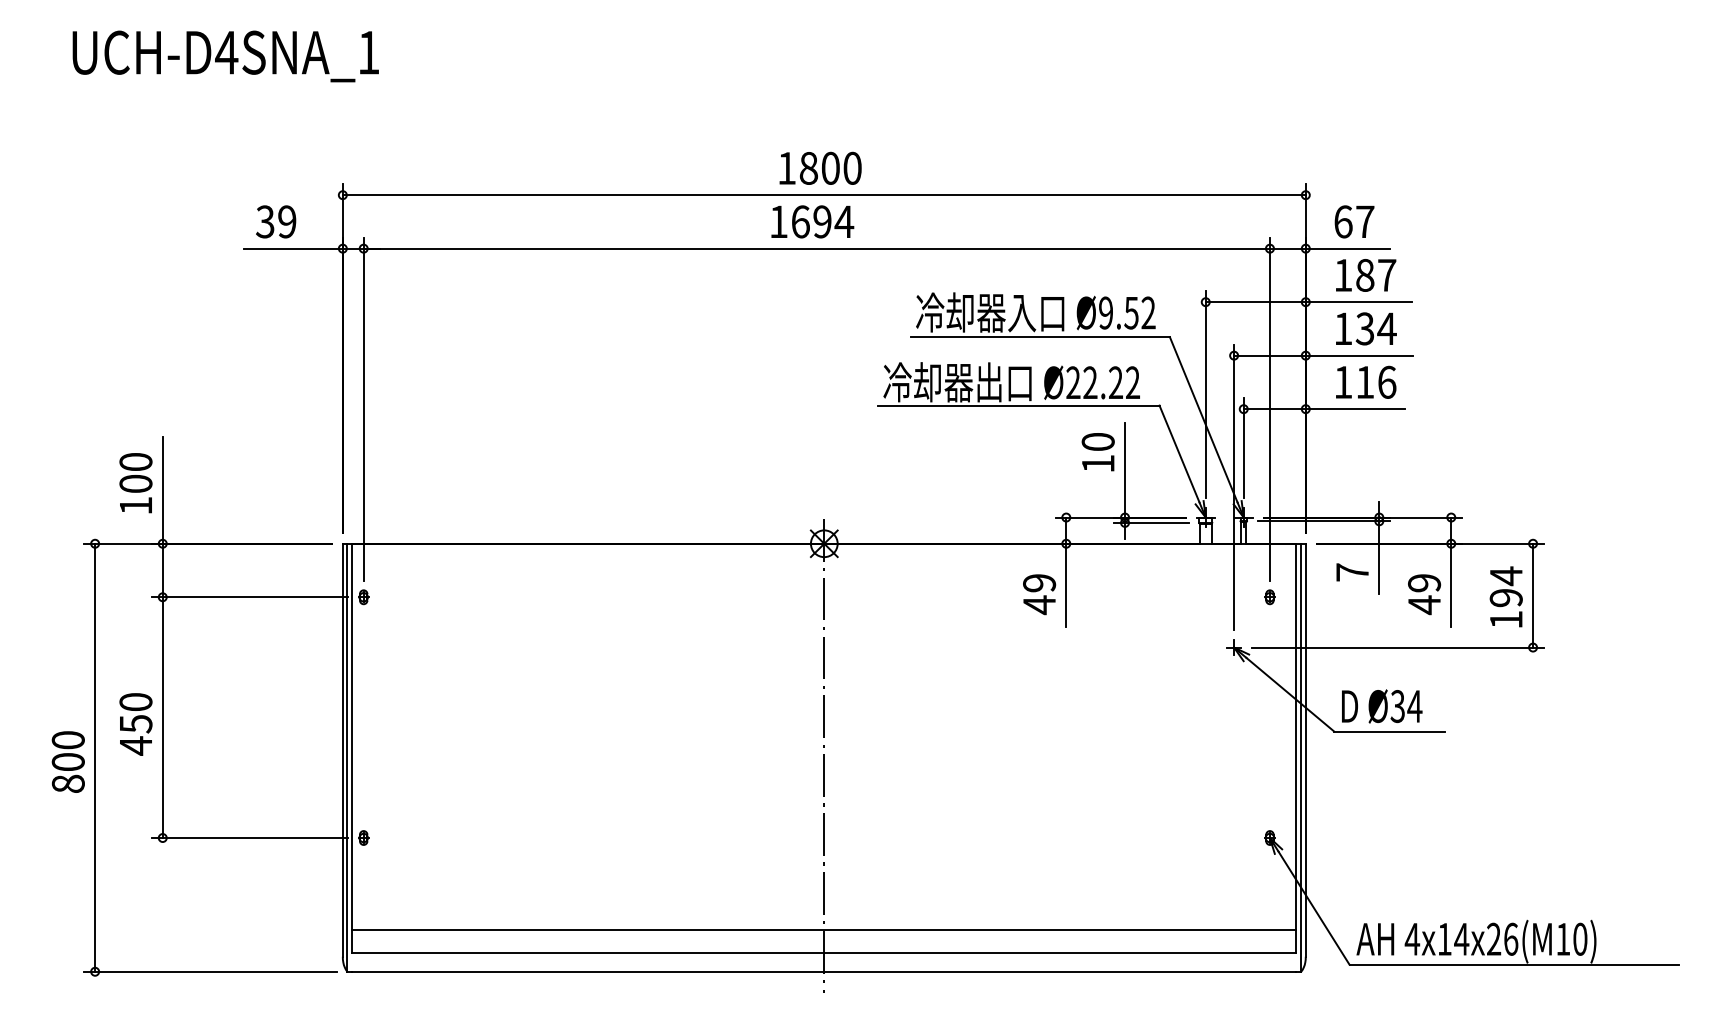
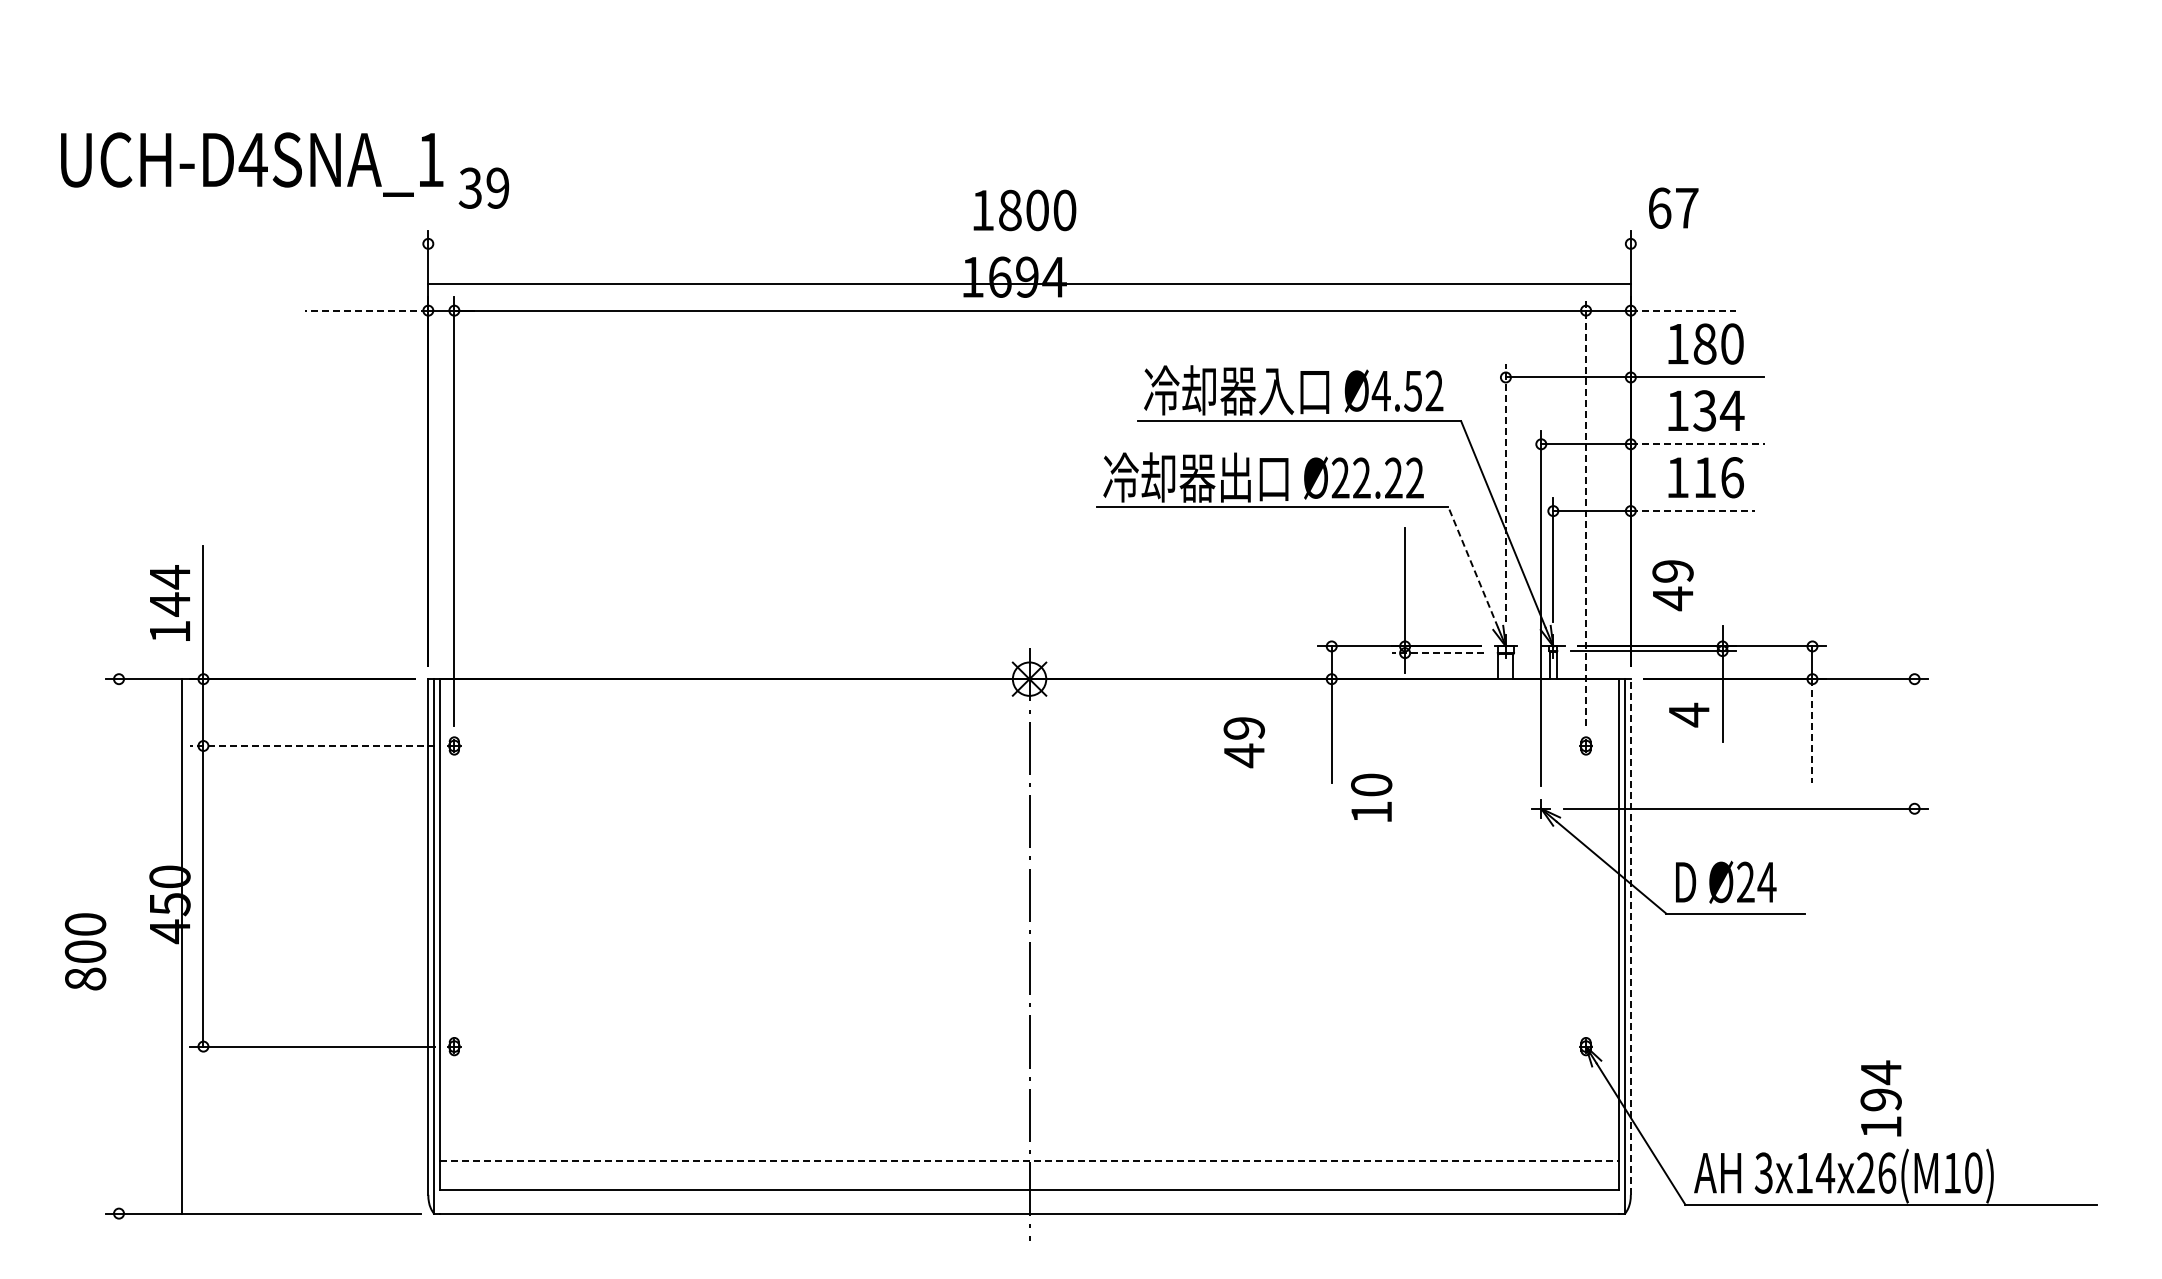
text: (226, 56) -> (252, 164), moved
line: (824, 194) -> (1029, 283), moved
text: (275, 221) -> (483, 187), moved
text: (1354, 221) -> (1673, 207), moved
line: (293, 248) -> (366, 310), solid -> dashed
line: (1347, 248) -> (1683, 310), solid -> dashed
text: (1387, 274) -> (1732, 343), 187 -> 180
text: (1105, 312) -> (1380, 390), Ø9.52 -> Ø4.52
line: (1359, 355) -> (1698, 444), solid -> dashed
line: (1205, 394) -> (1505, 492), solid -> dashed
line: (1270, 409) -> (1586, 511), solid -> dashed
line: (1355, 409) -> (1693, 511), solid -> dashed
text: (1098, 451) -> (1371, 797), moved
line: (1179, 454) -> (1473, 567), solid -> dashed
text: (135, 472) -> (169, 590), 100 -> 144
line: (1150, 523) -> (1437, 653), solid -> dashed
text: (1352, 572) -> (1689, 714), 7 -> 4
line: (1451, 584) -> (1812, 730), solid -> dashed
text: (1038, 594) -> (1243, 742), moved
text: (1424, 594) -> (1672, 585), moved
line: (1532, 595) -> (1914, 743), removed
line: (249, 596) -> (311, 745), solid -> dashed
text: (1505, 596) -> (1880, 1098), moved
text: (1397, 706) -> (1745, 882), Ø34 -> Ø24
line: (1305, 750) -> (1630, 937), solid -> dashed
line: (95, 757) -> (182, 946), moved
line: (824, 929) -> (1029, 1160), solid -> dashed
text: (1412, 938) -> (1763, 1172), 4x14x26(M10) -> 3x14x26(M10)

